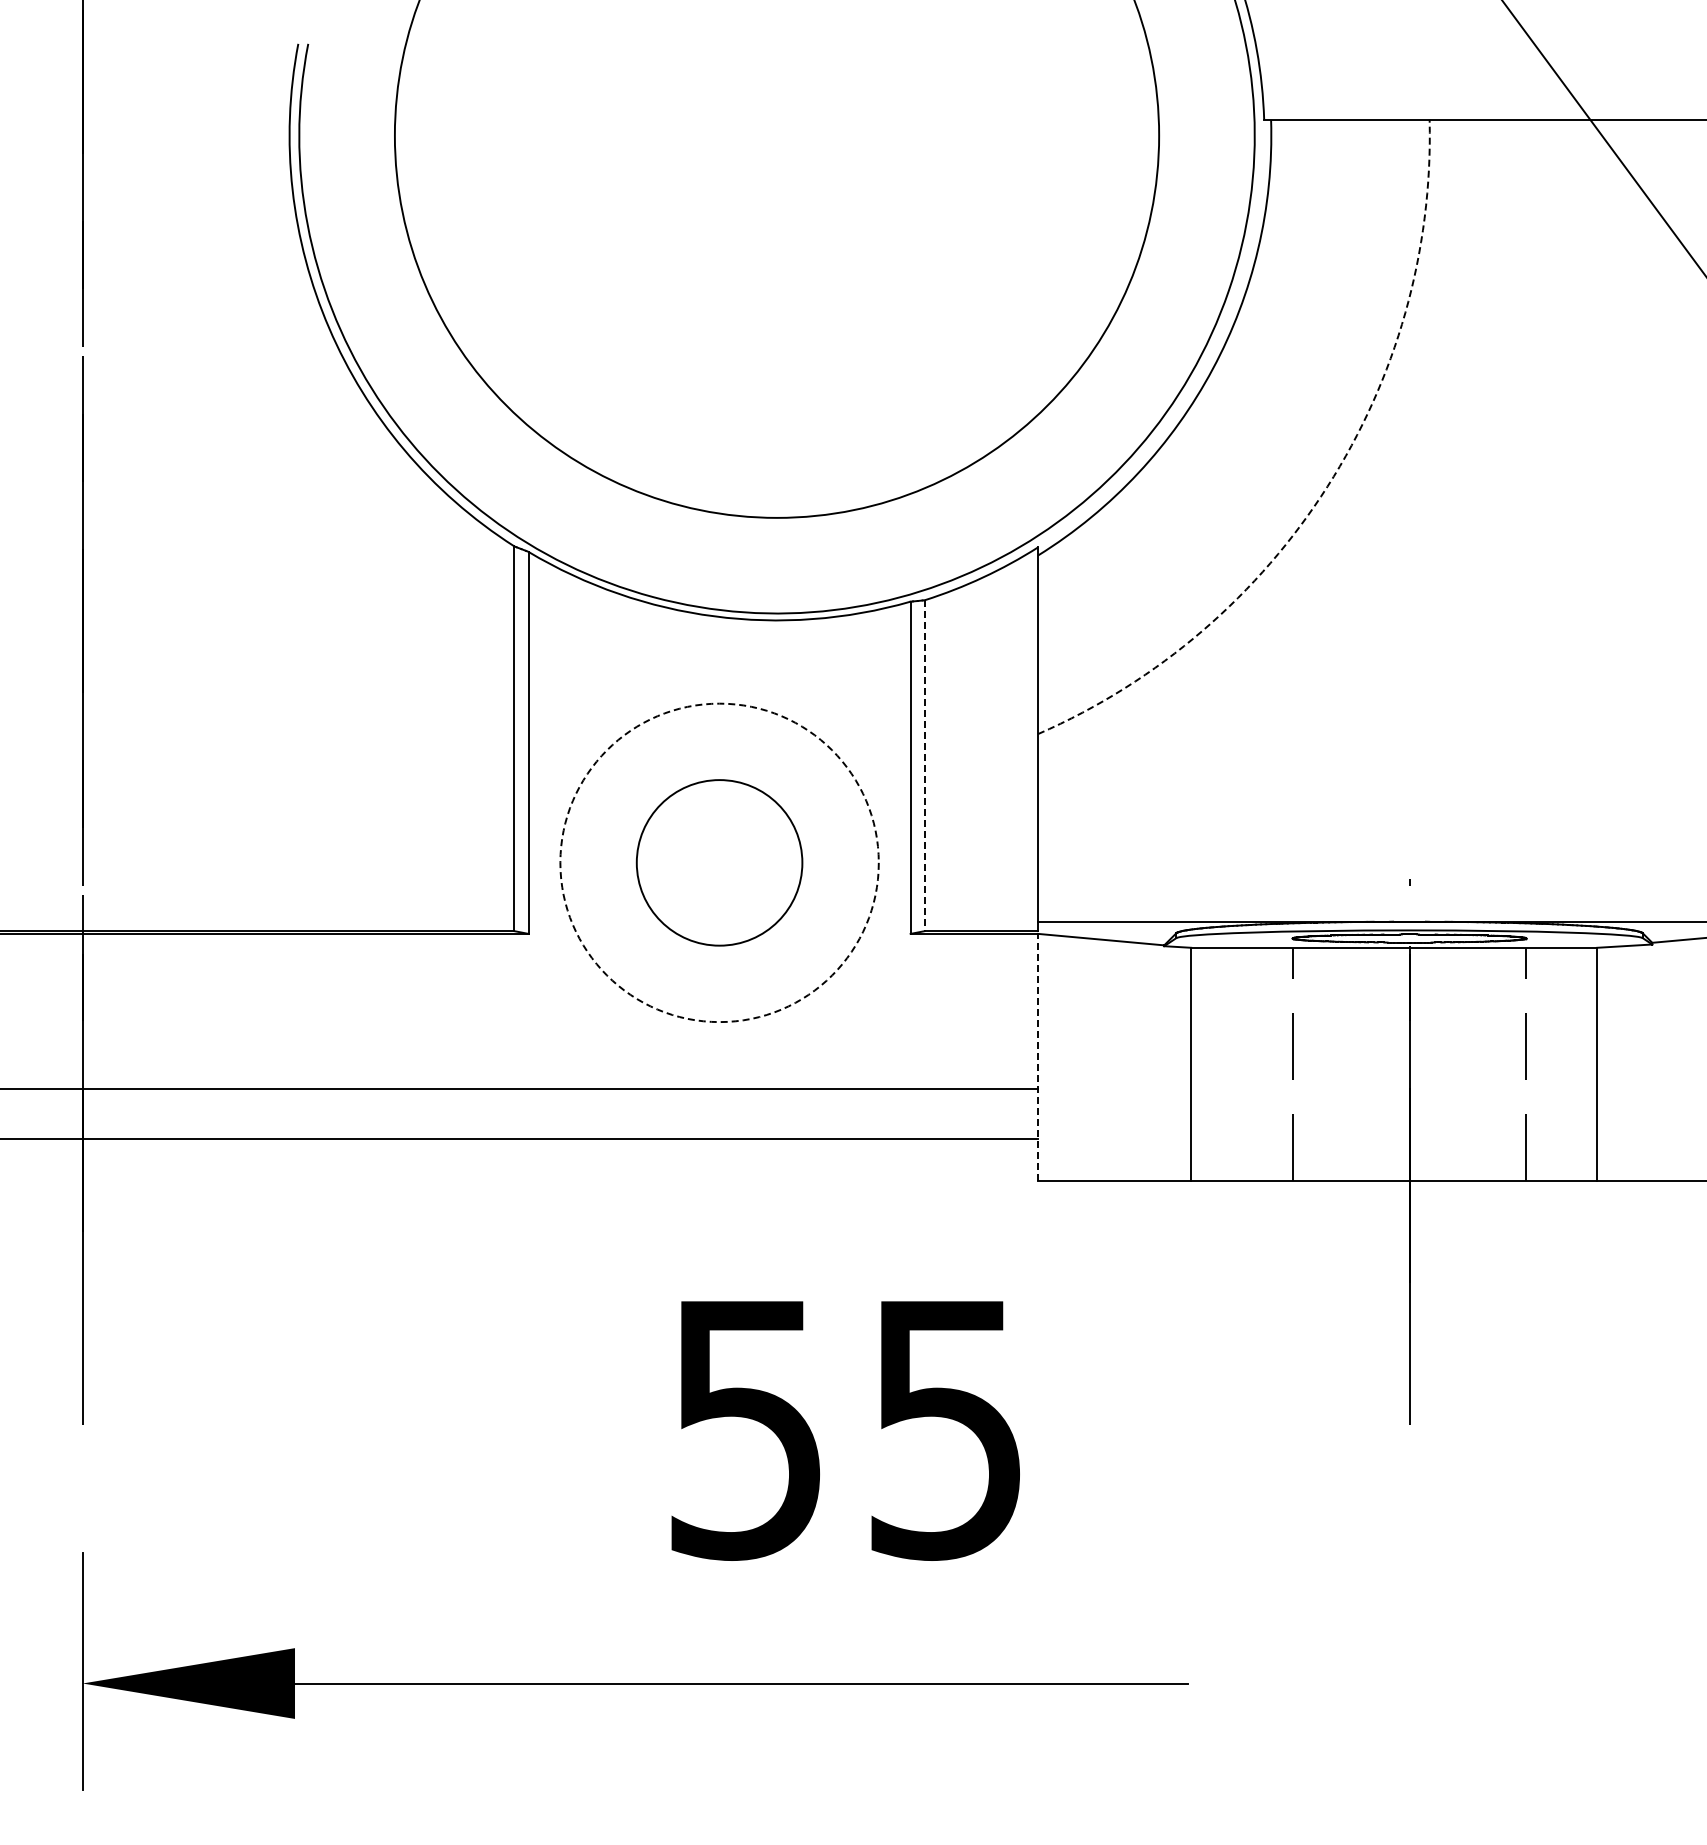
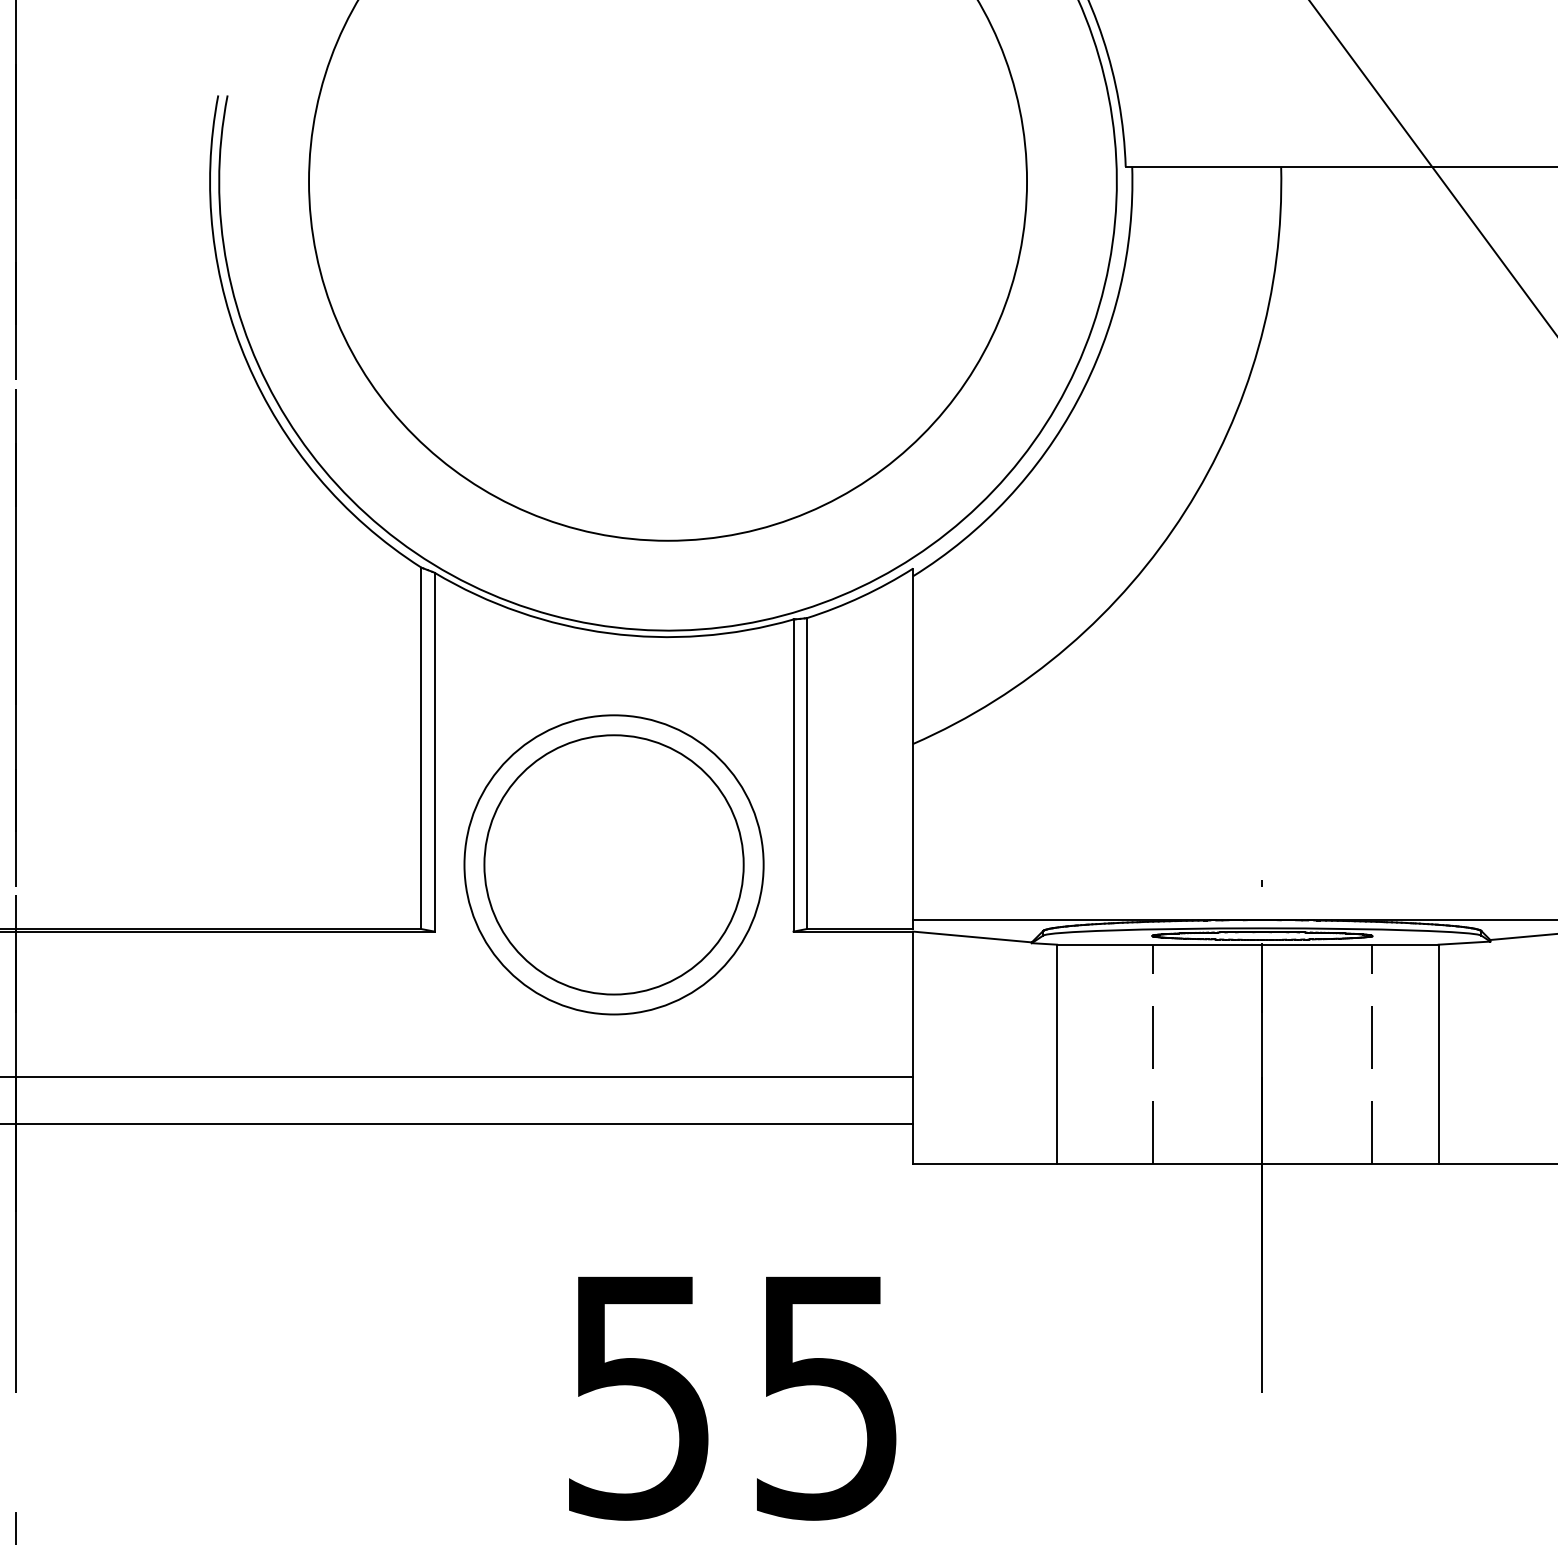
arc: (1327, 486) -> (1185, 511), dashed -> solid
line: (924, 766) -> (806, 774), dashed -> solid
circle: (719, 862) -> (613, 864), dashed -> solid
circle: (719, 862) -> (613, 864), size x1.67
line: (1038, 1057) -> (913, 1047), dashed -> solid

